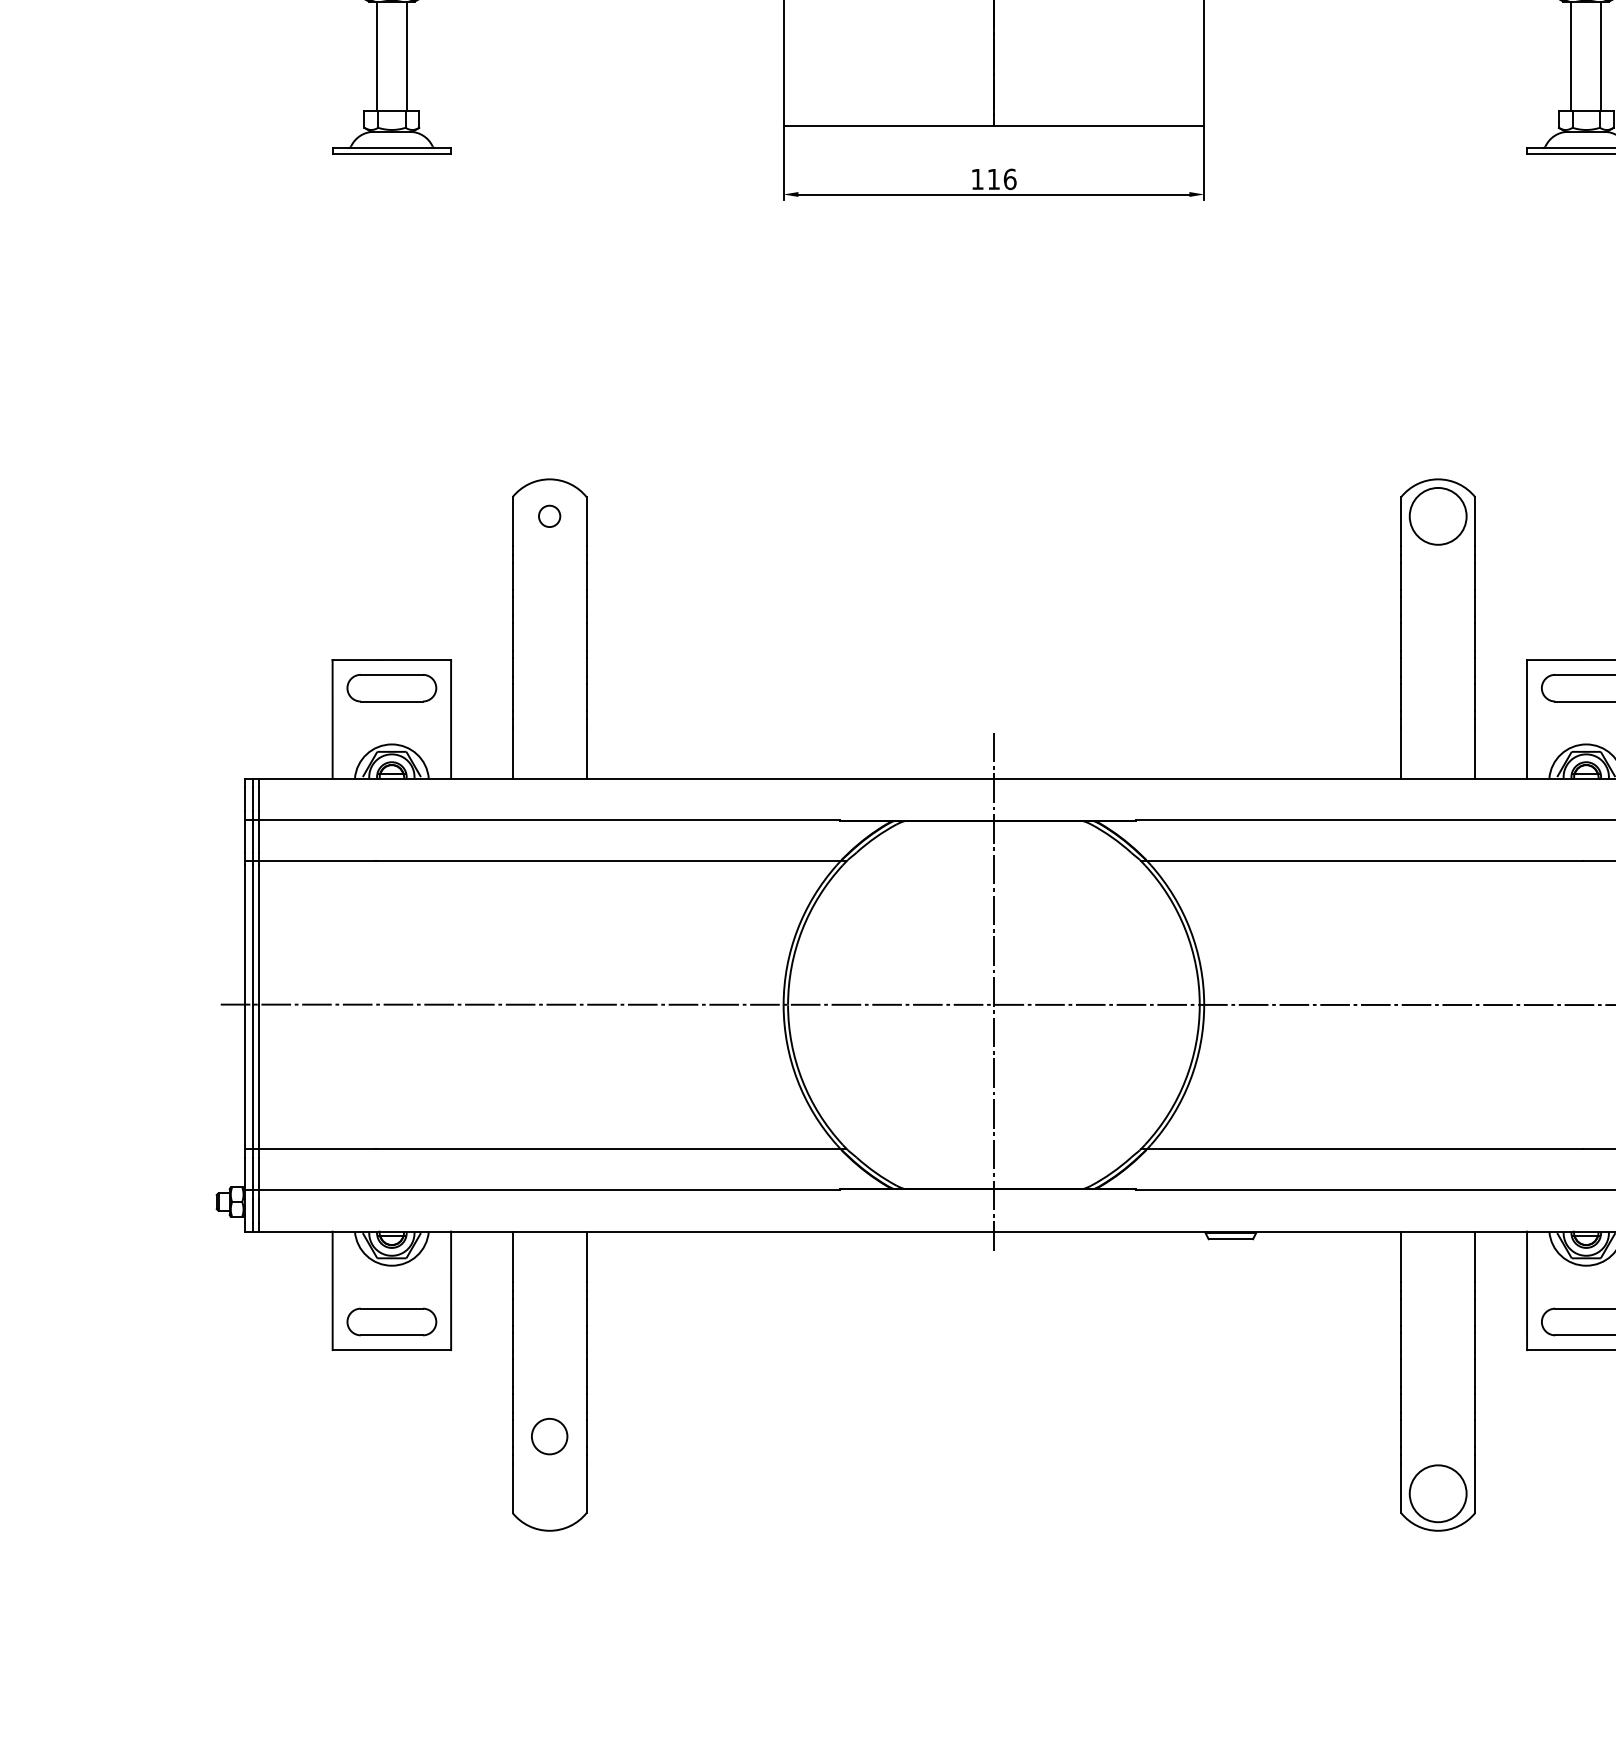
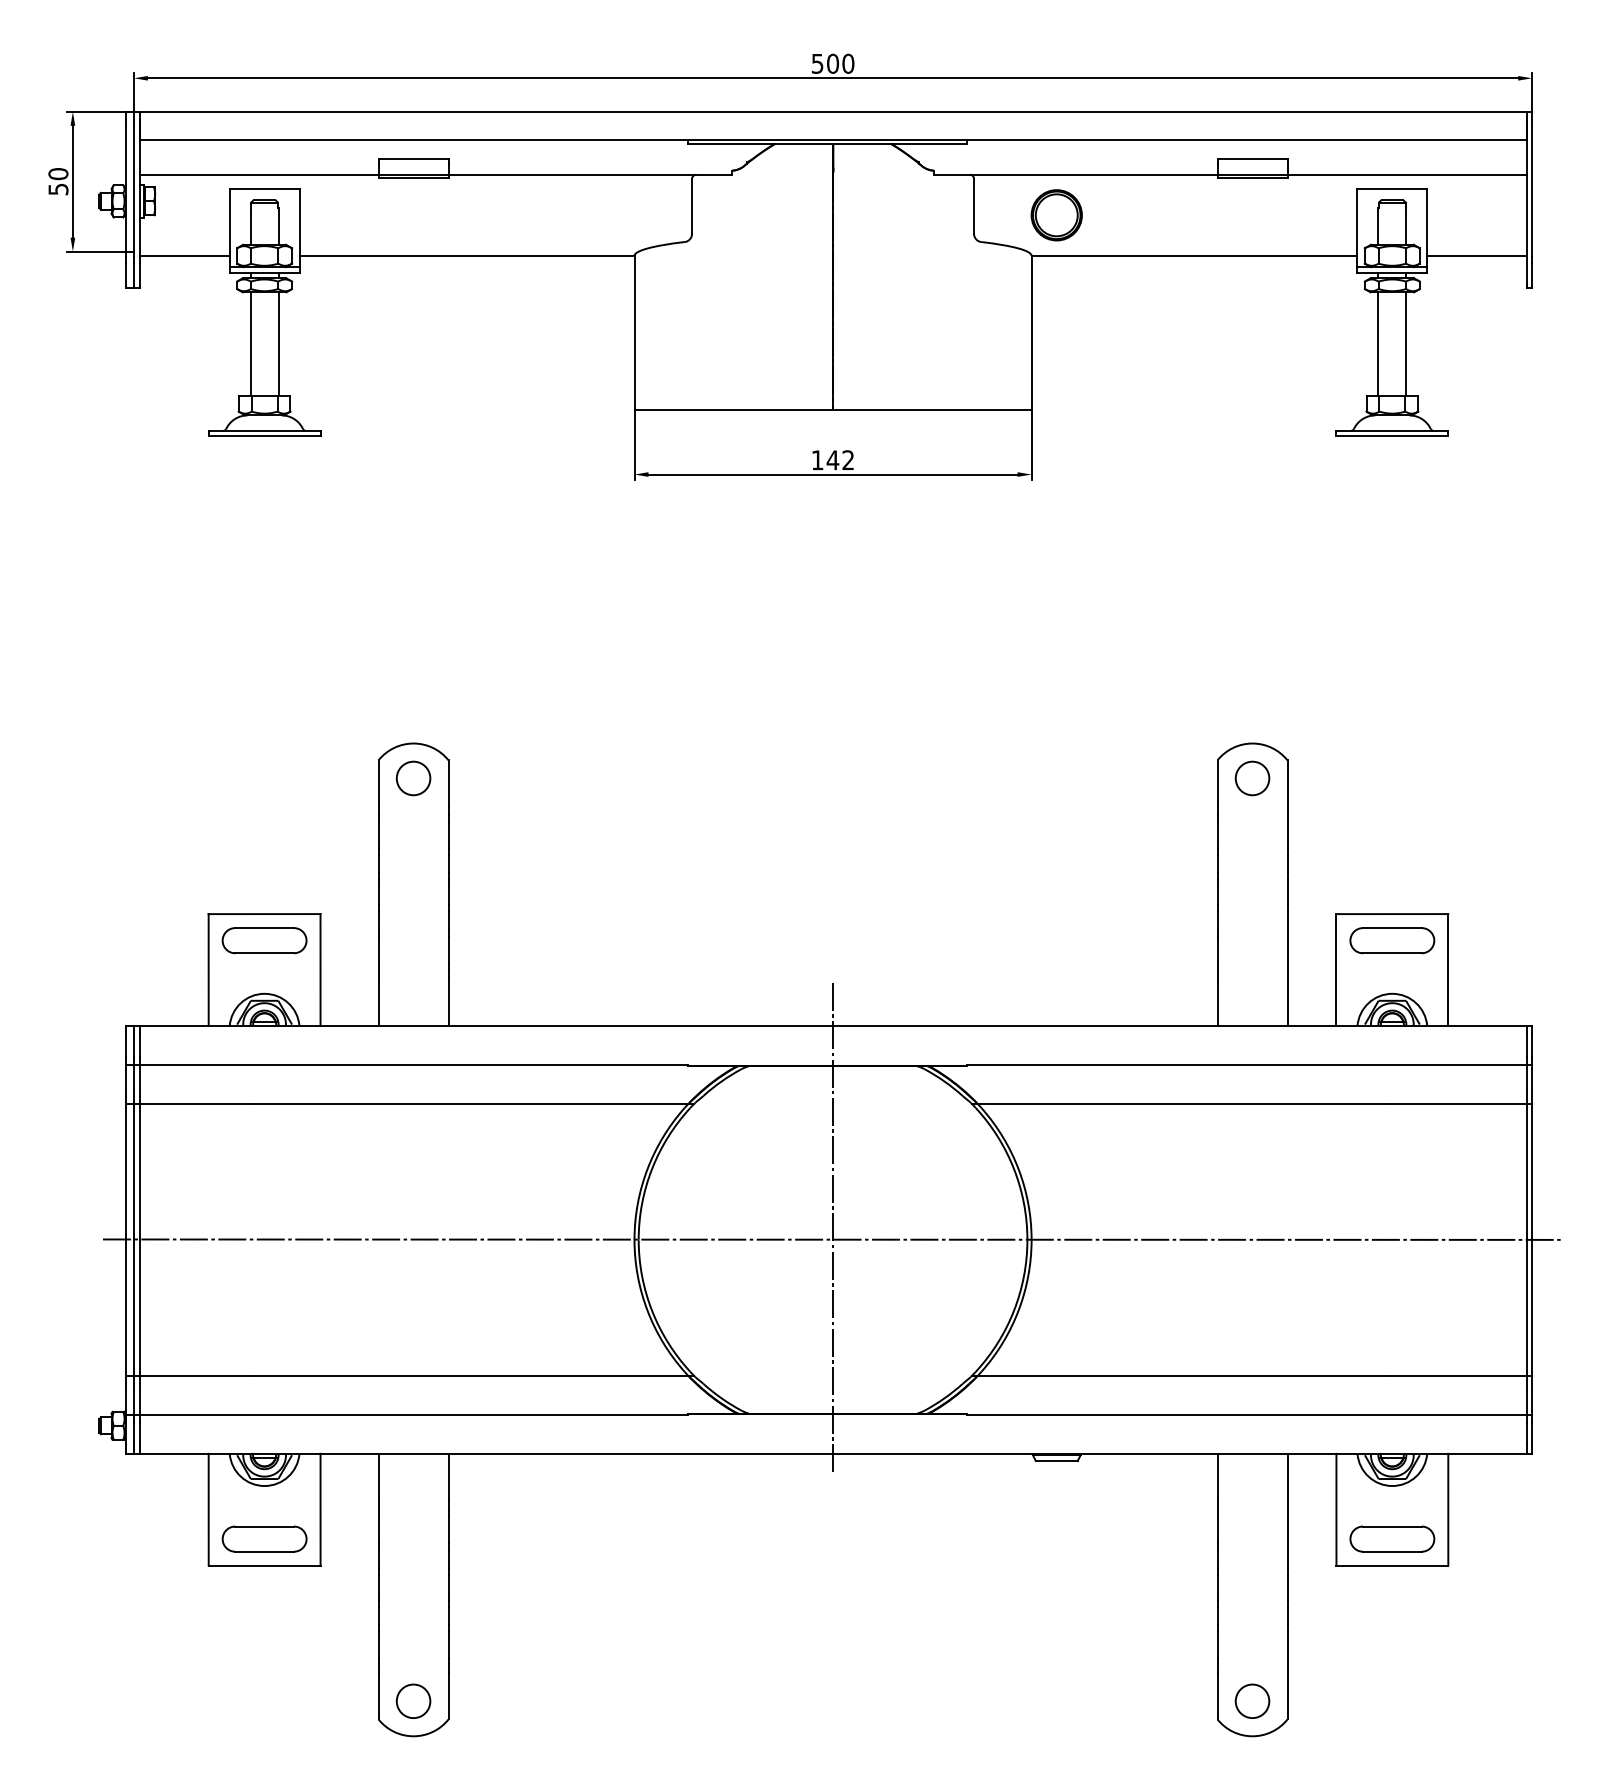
text: (1001, 179) -> (840, 460), 116 -> 142
circle: (549, 516) -> (413, 778), size x1.67
circle: (1438, 516) -> (1252, 778), size x0.62
circle: (549, 1435) -> (413, 1700), moved
circle: (1438, 1493) -> (1252, 1701), size x0.62

